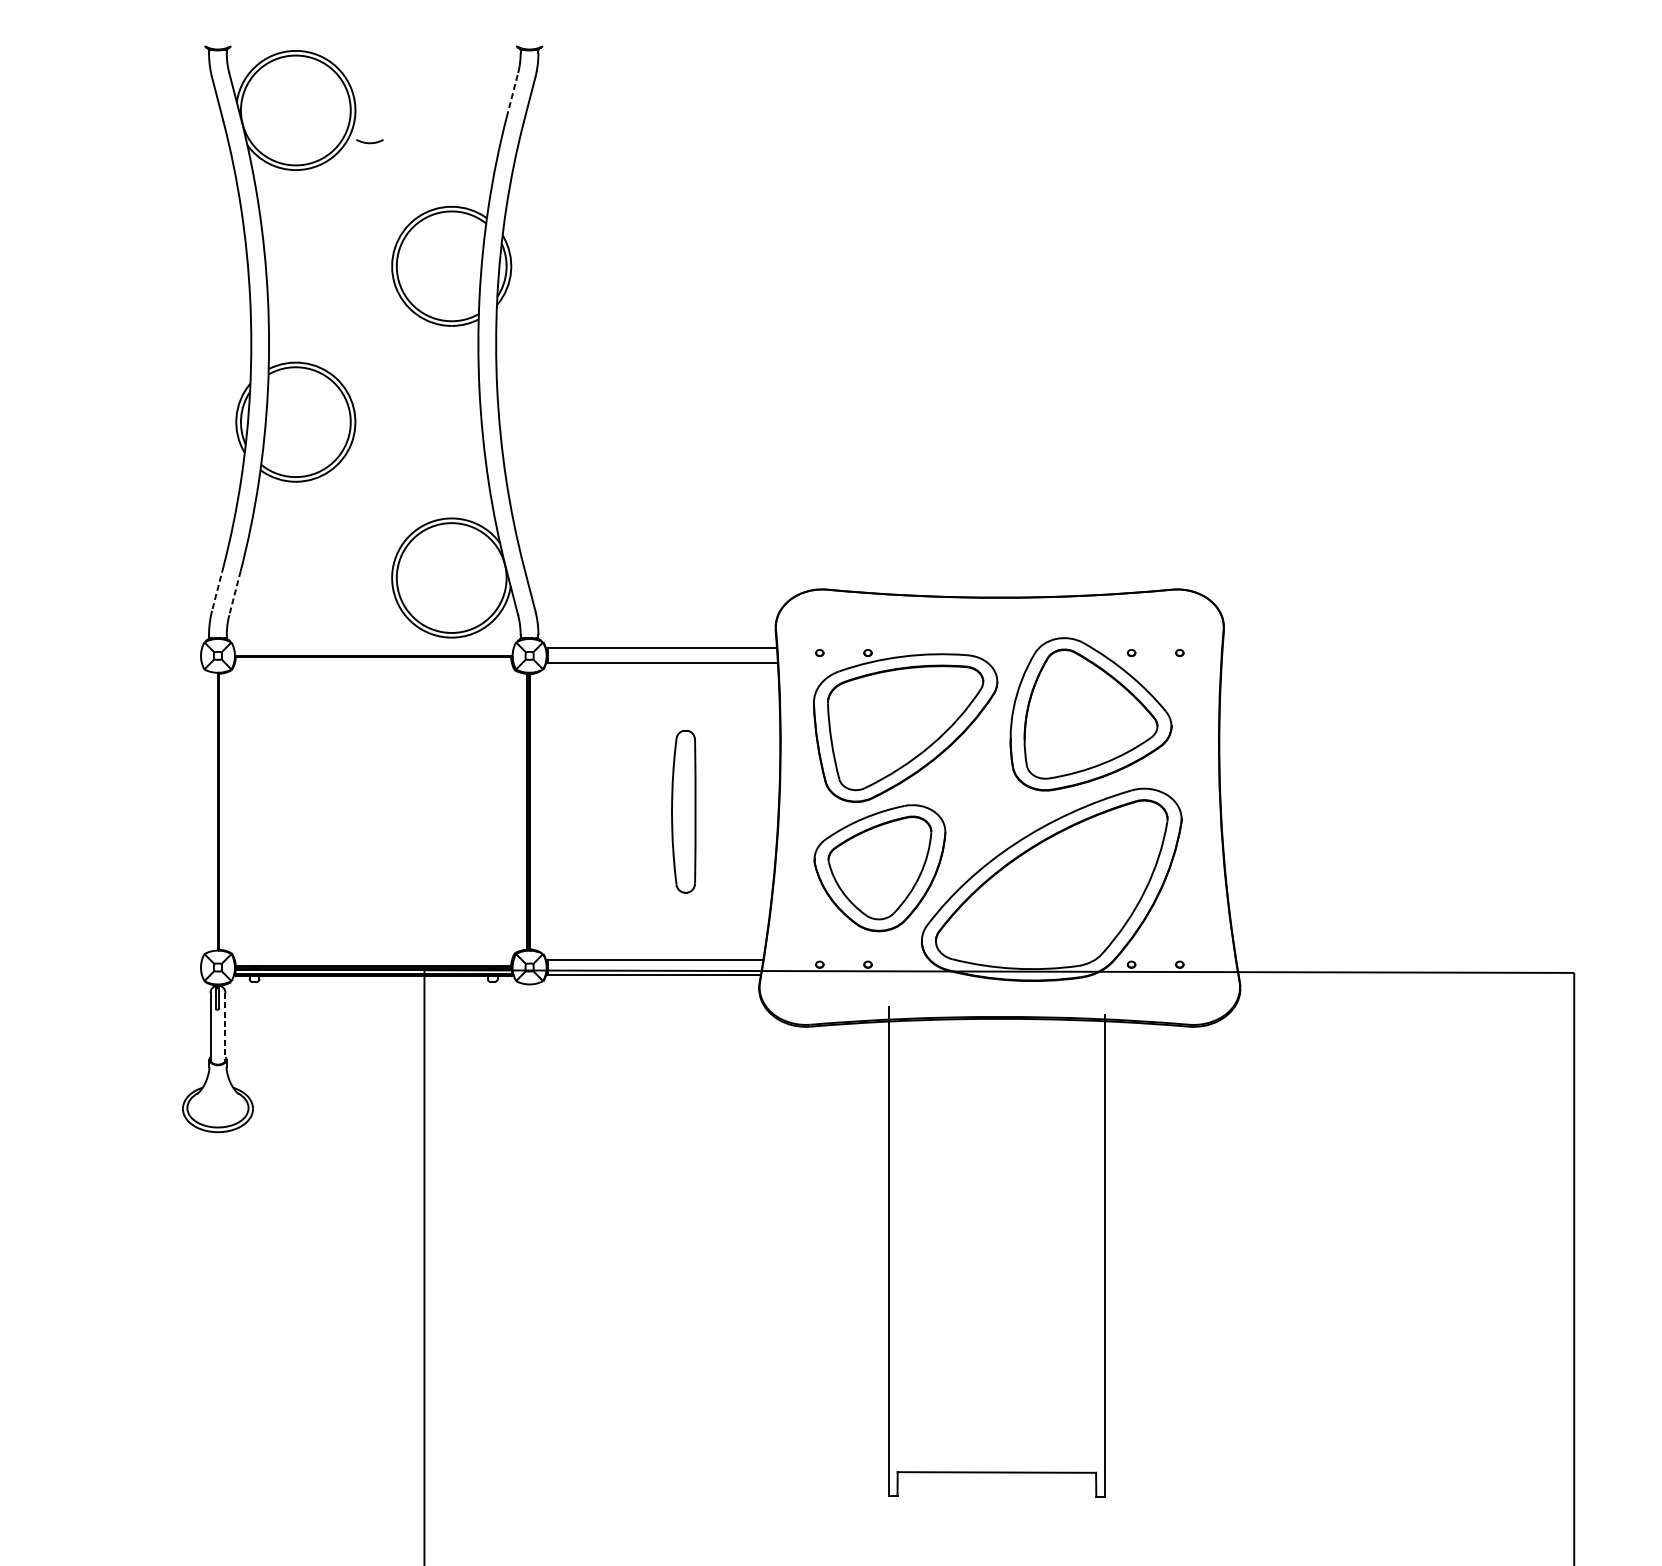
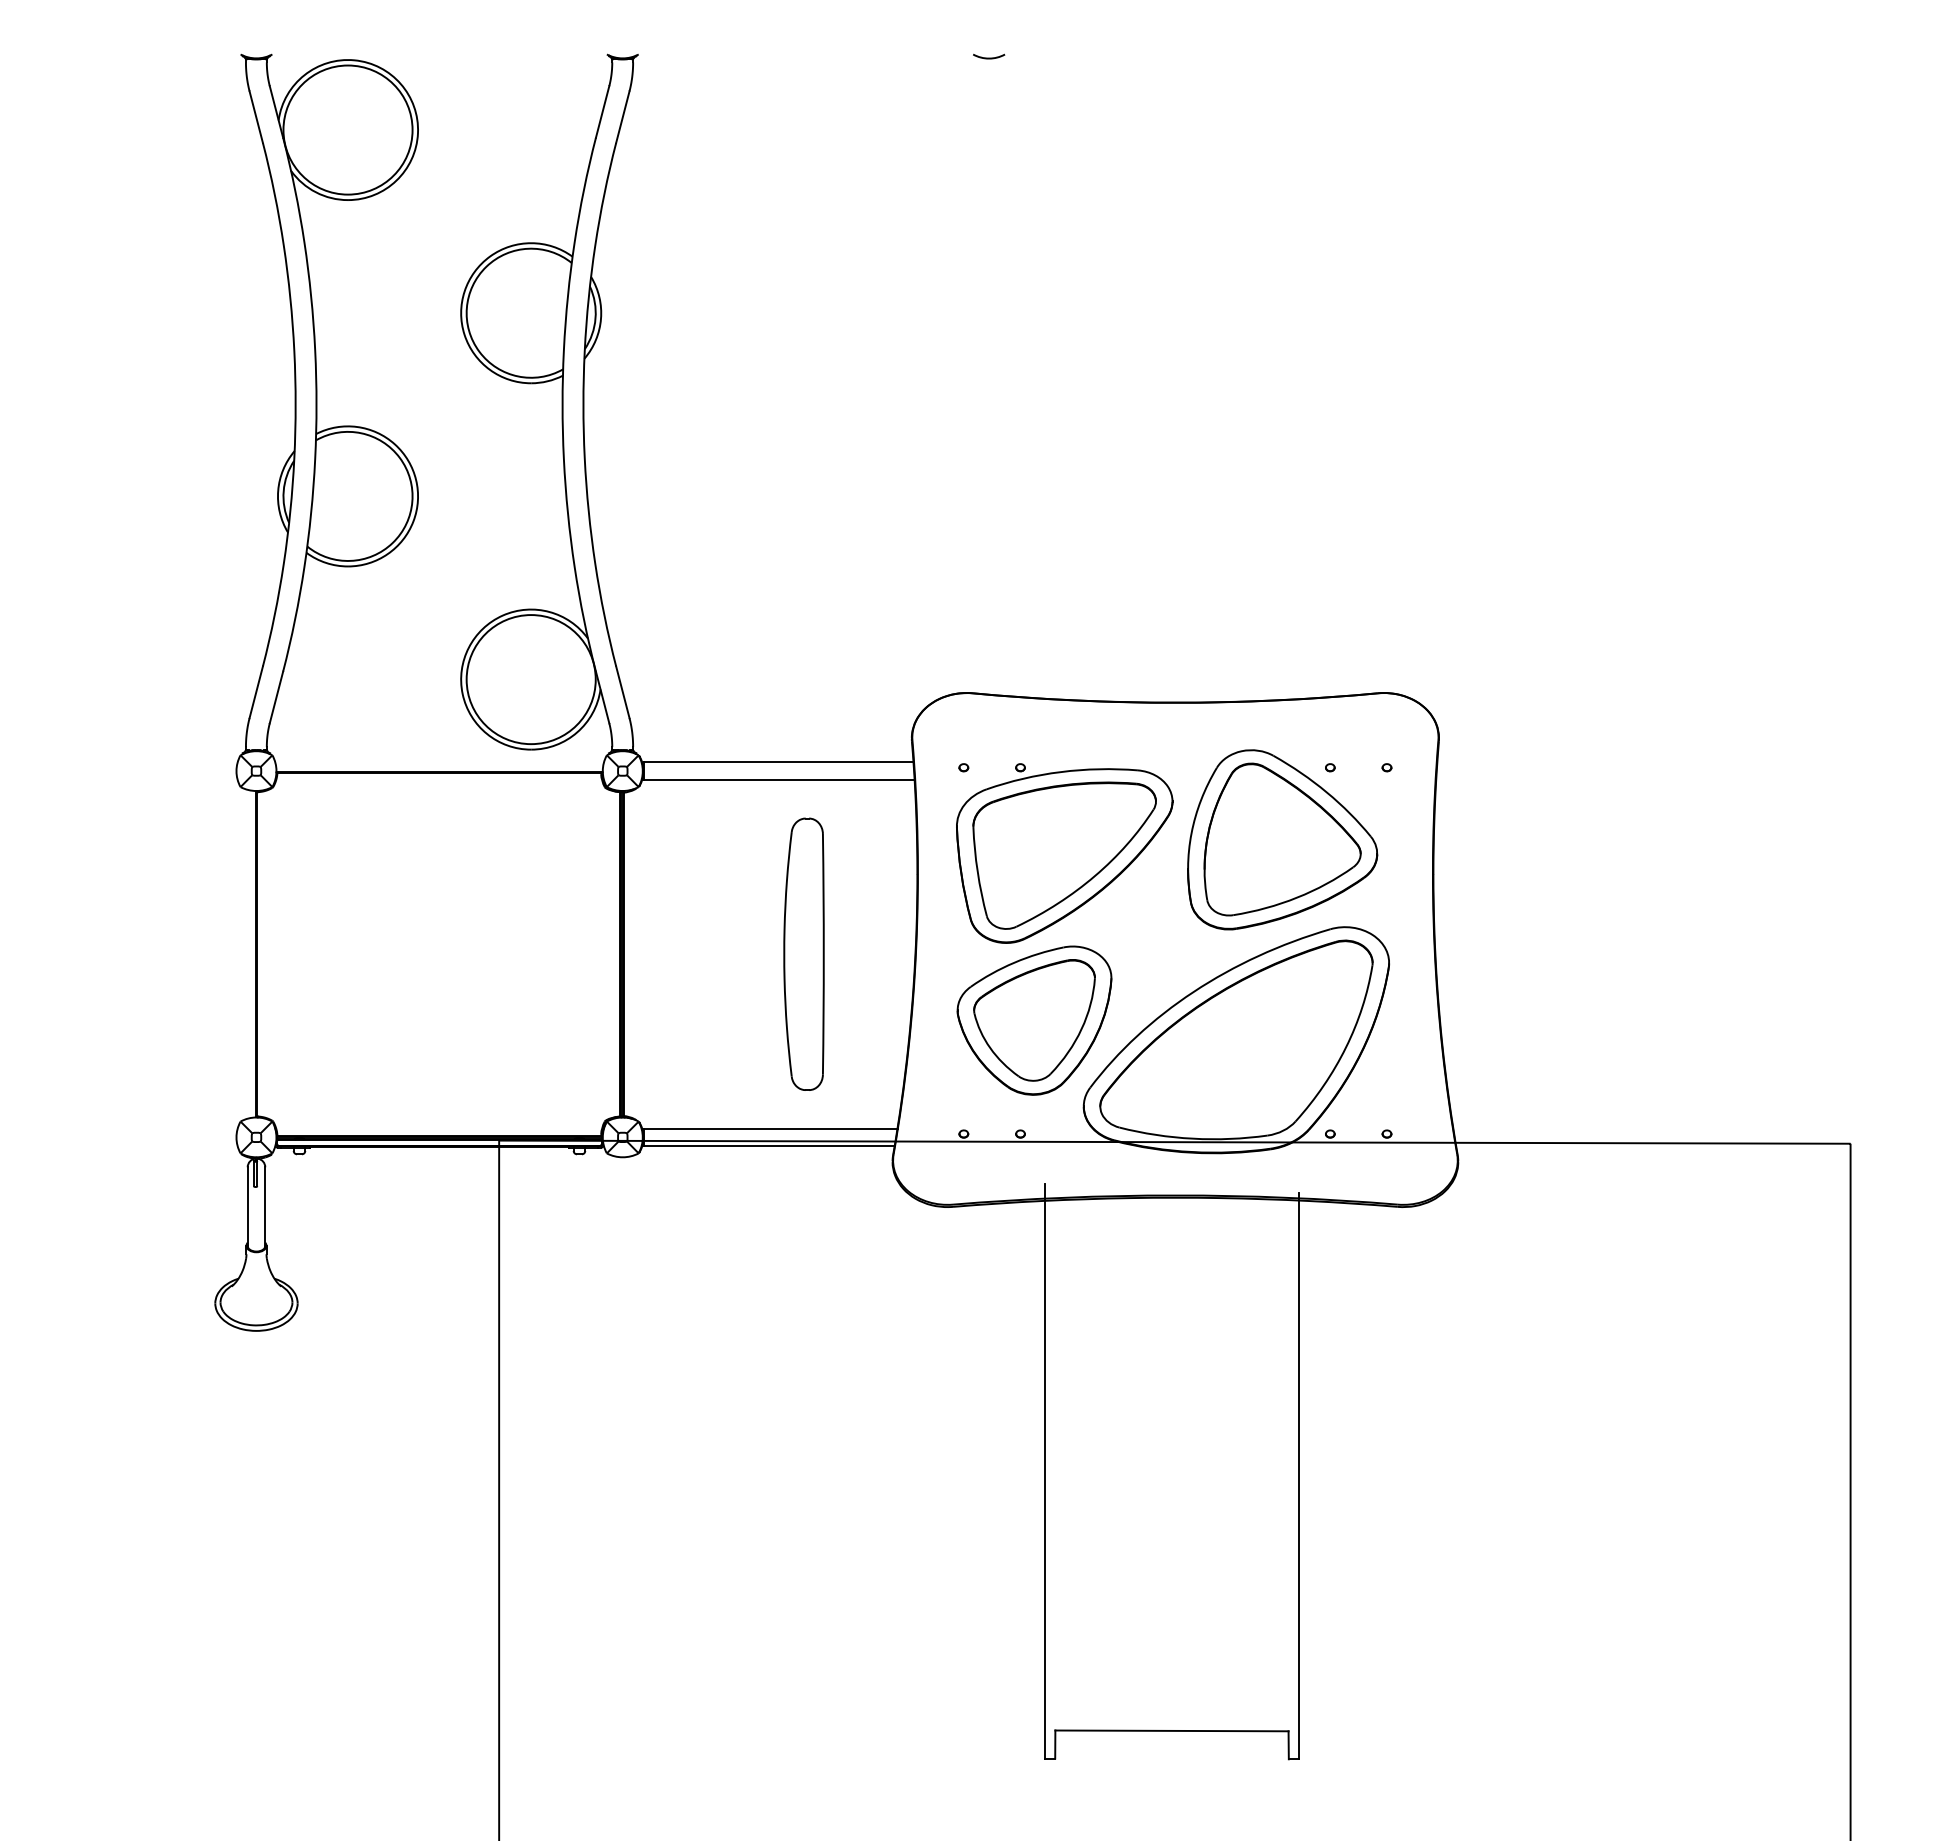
line: (512, 94) -> (602, 111), dashed -> solid
arc: (370, 142) -> (989, 57), moved
line: (217, 589) -> (256, 692), dashed -> solid
line: (235, 593) -> (276, 697), dashed -> solid
part: (683, 811) -> (803, 953), size x1.43
line: (225, 1027) -> (265, 1207), dashed -> solid

